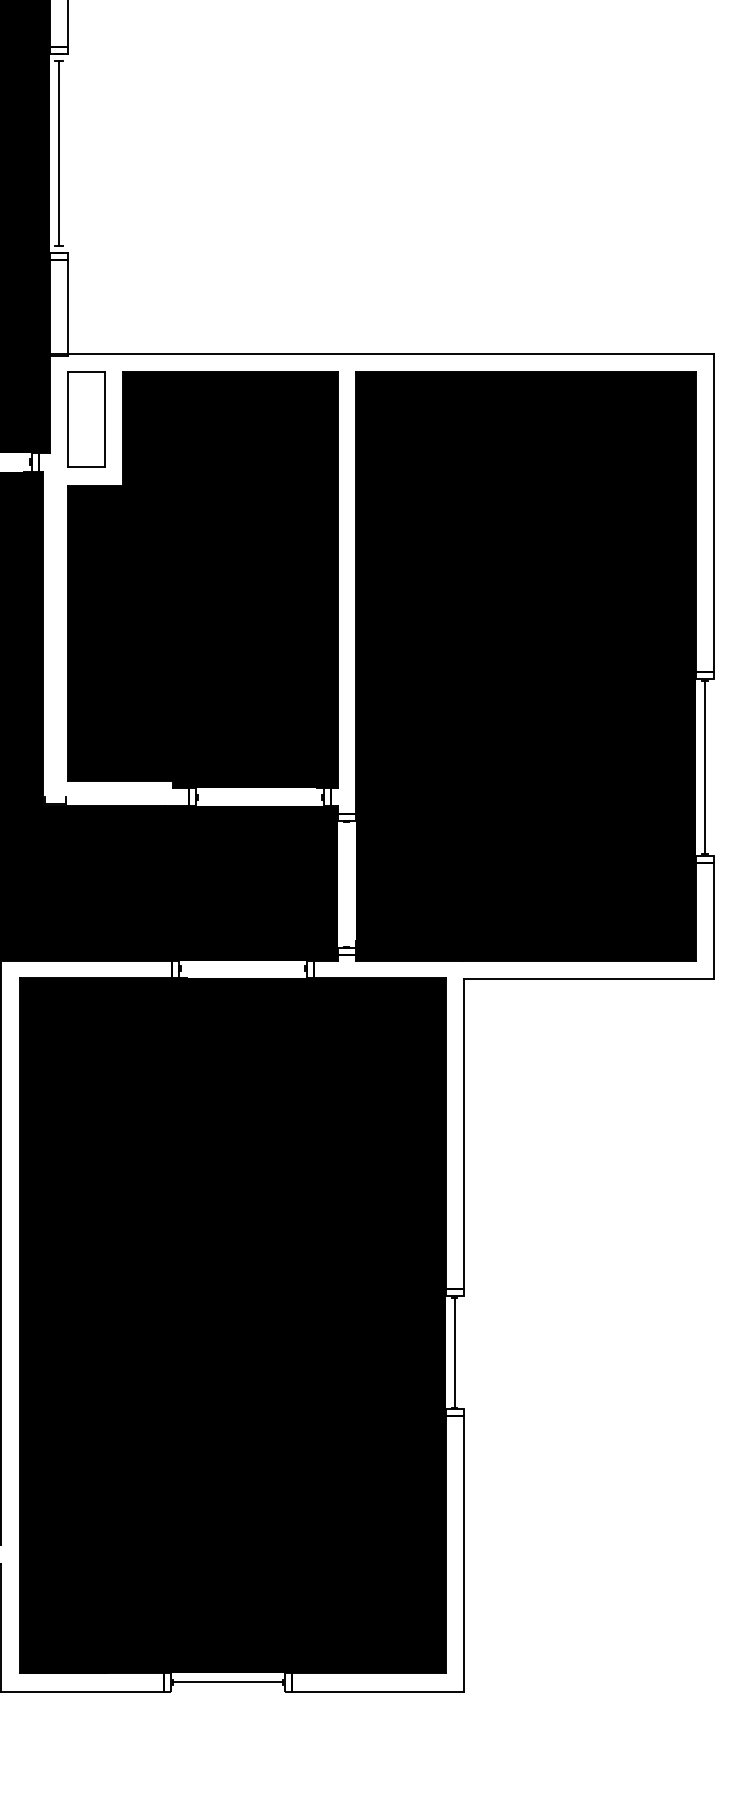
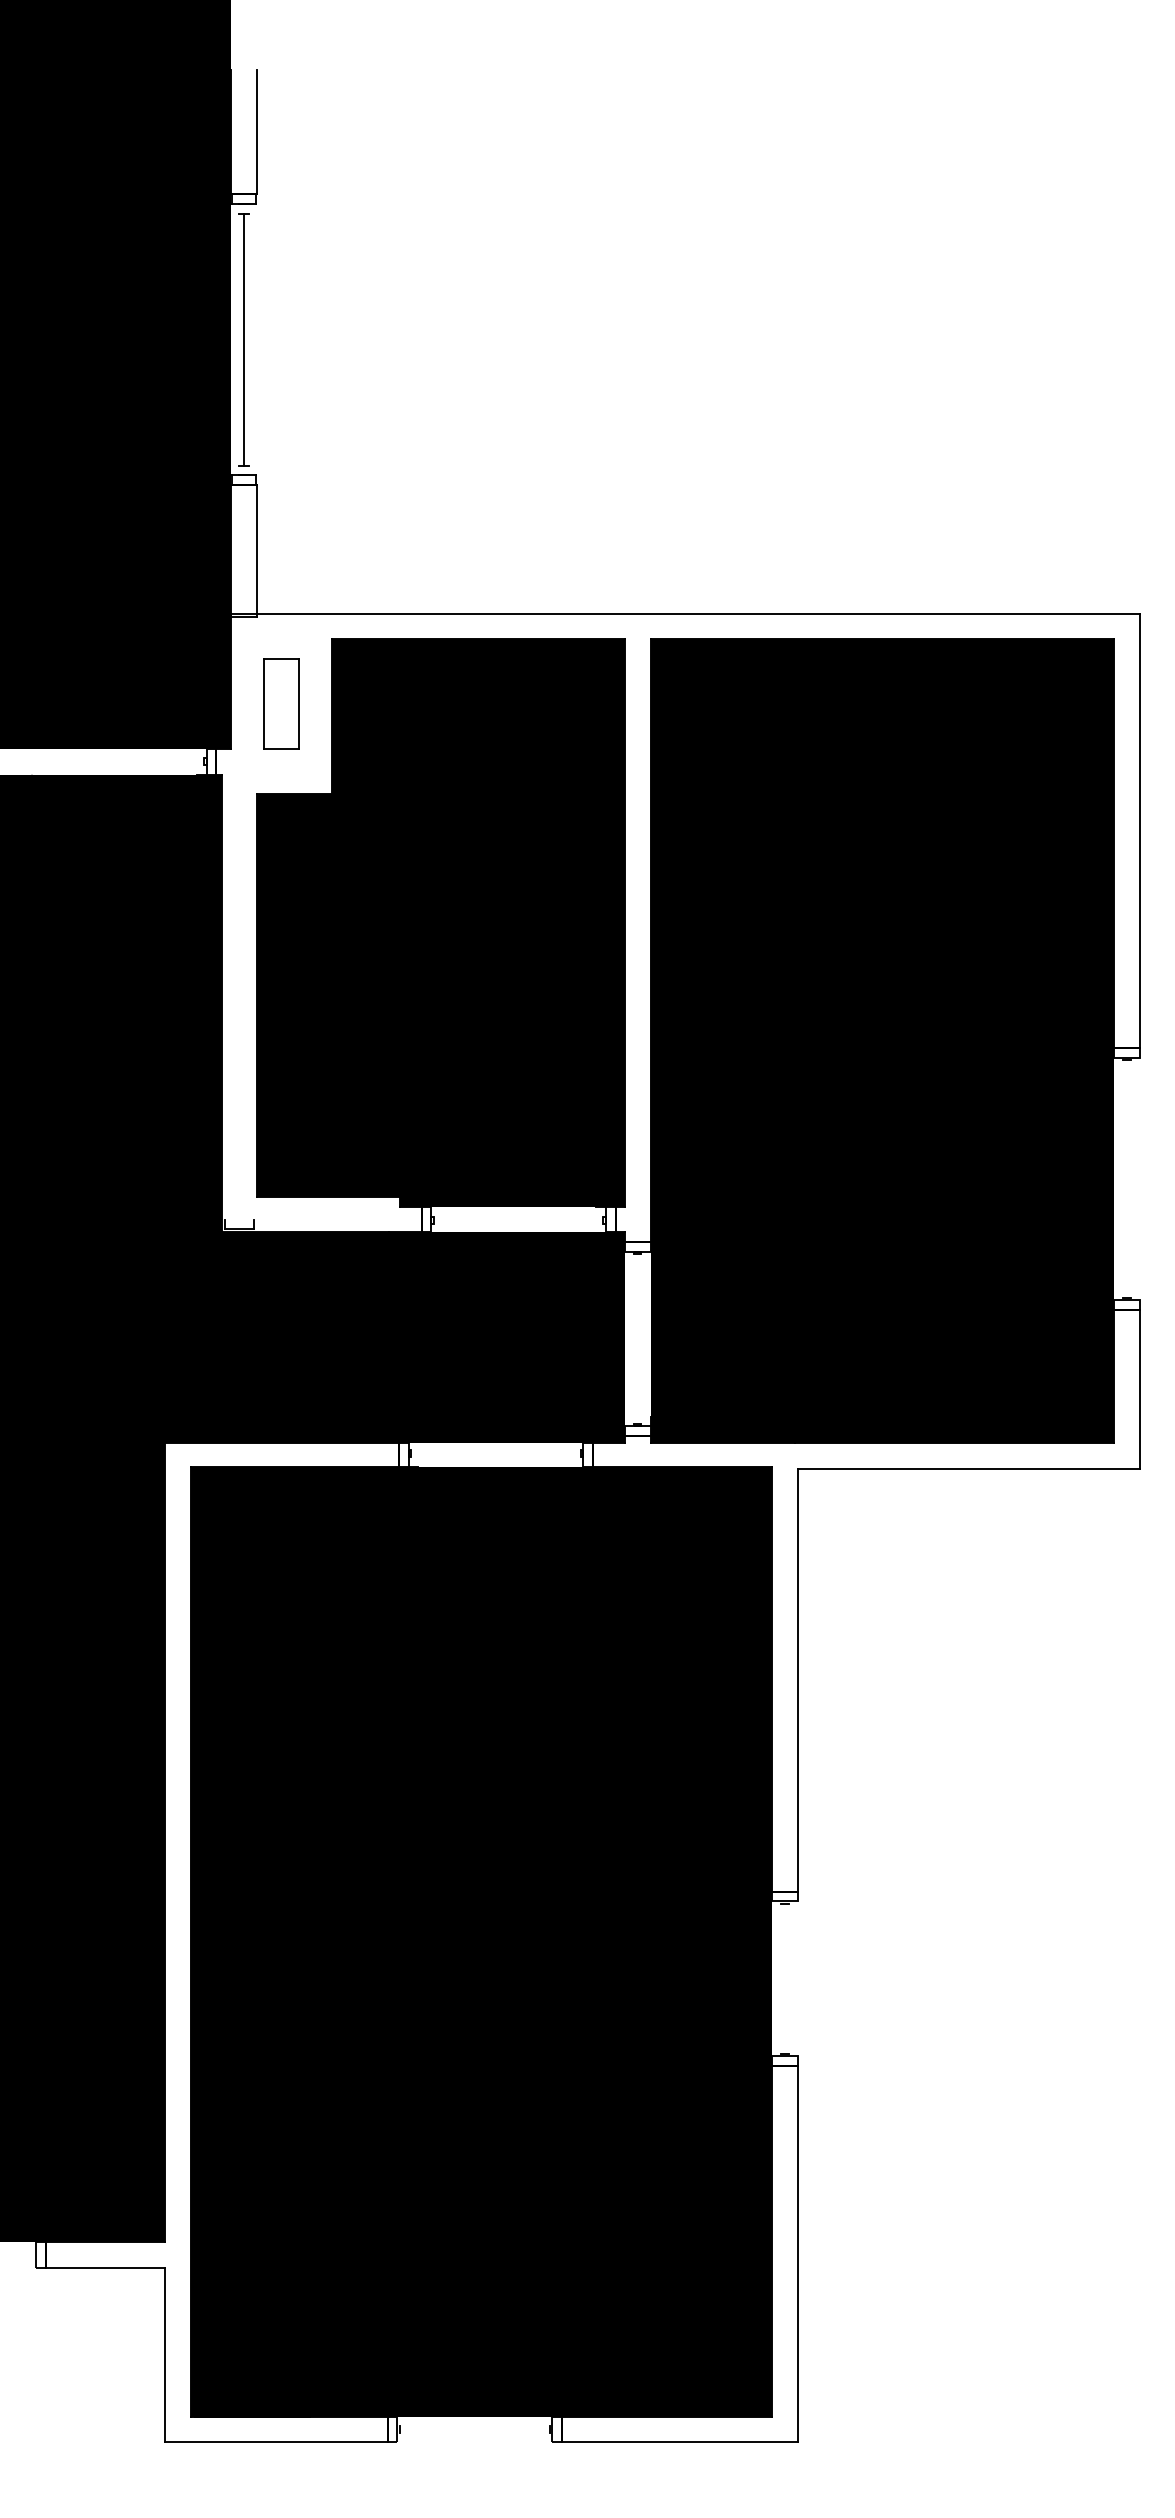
part: (86, 419) -> (281, 703), size x0.7
line: (704, 766) -> (1126, 1178), removed
line: (455, 1352) -> (785, 1978), removed
line: (227, 1682) -> (474, 2429), removed

